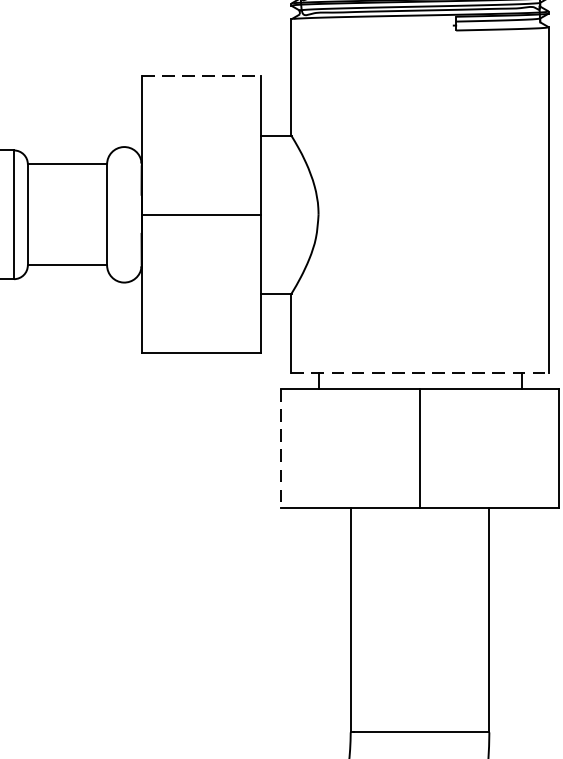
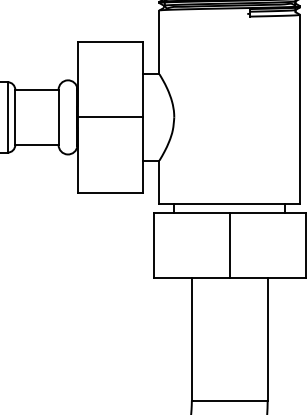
line: (201, 75) -> (110, 41), dashed -> solid
line: (421, 374) -> (230, 204), dashed -> solid
line: (280, 448) -> (153, 245), dashed -> solid

